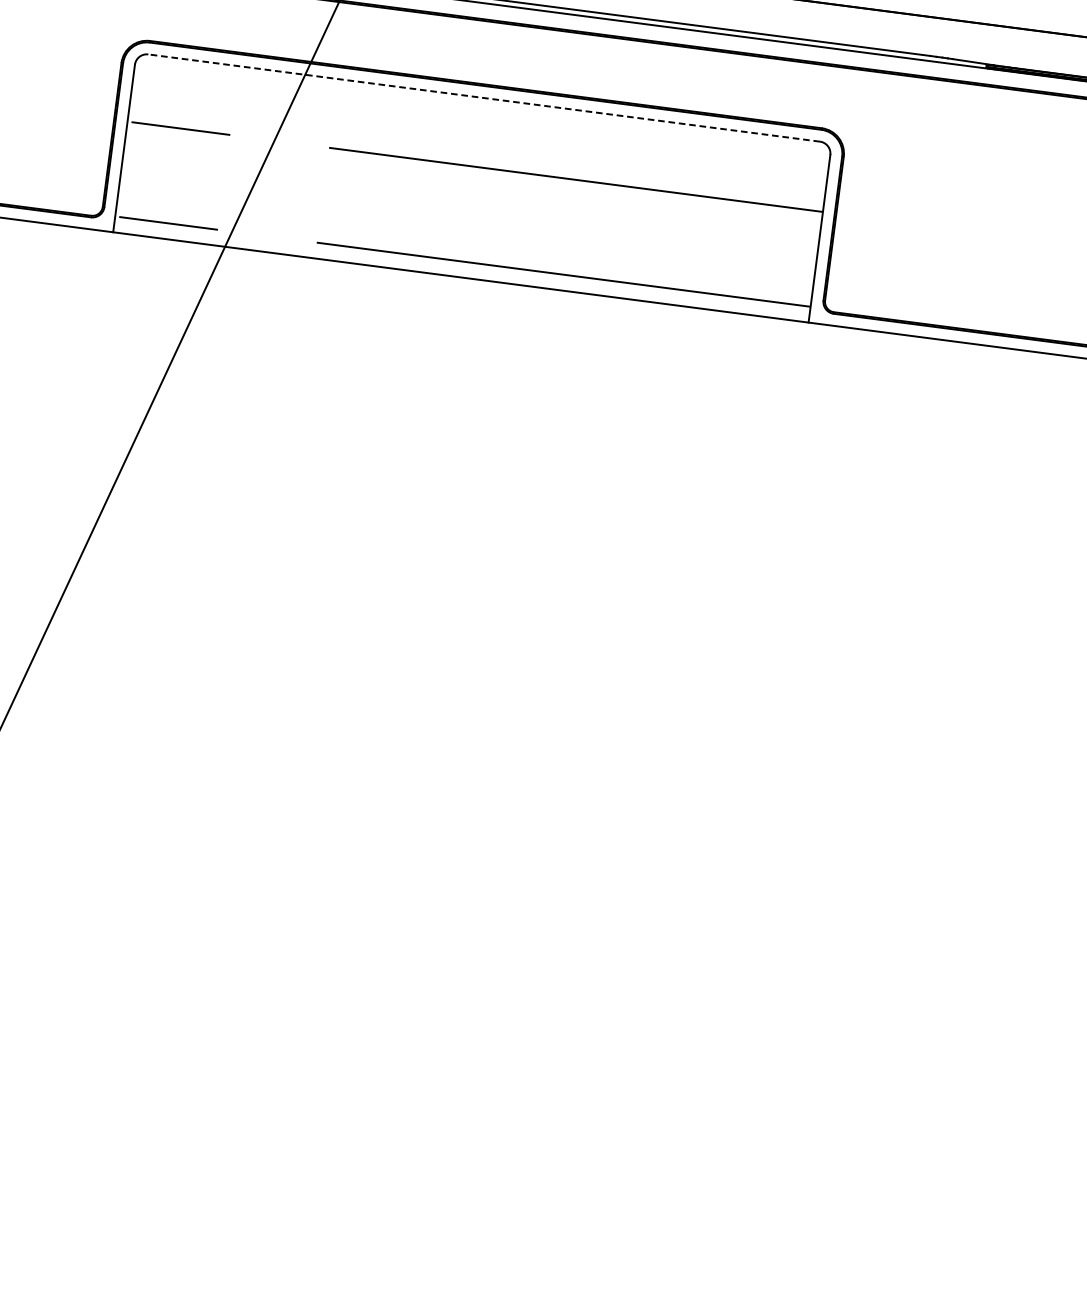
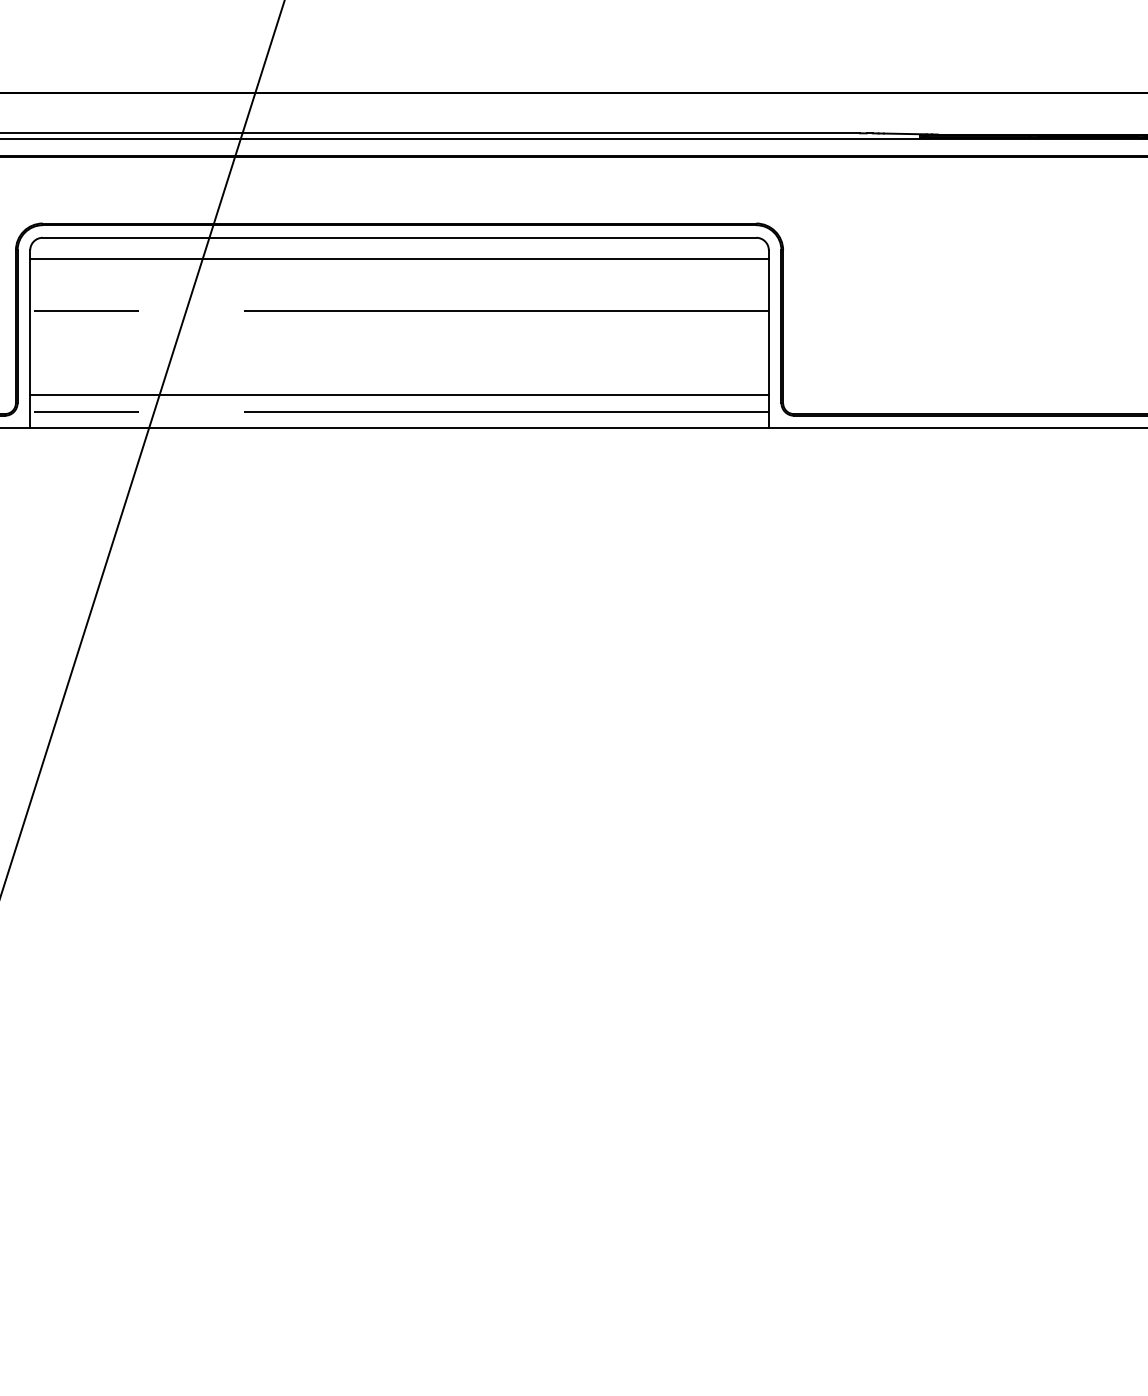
line: (484, 97) -> (399, 237), dashed -> solid
line: (481, 117) -> (399, 258), added
line: (464, 245) -> (399, 394), added

